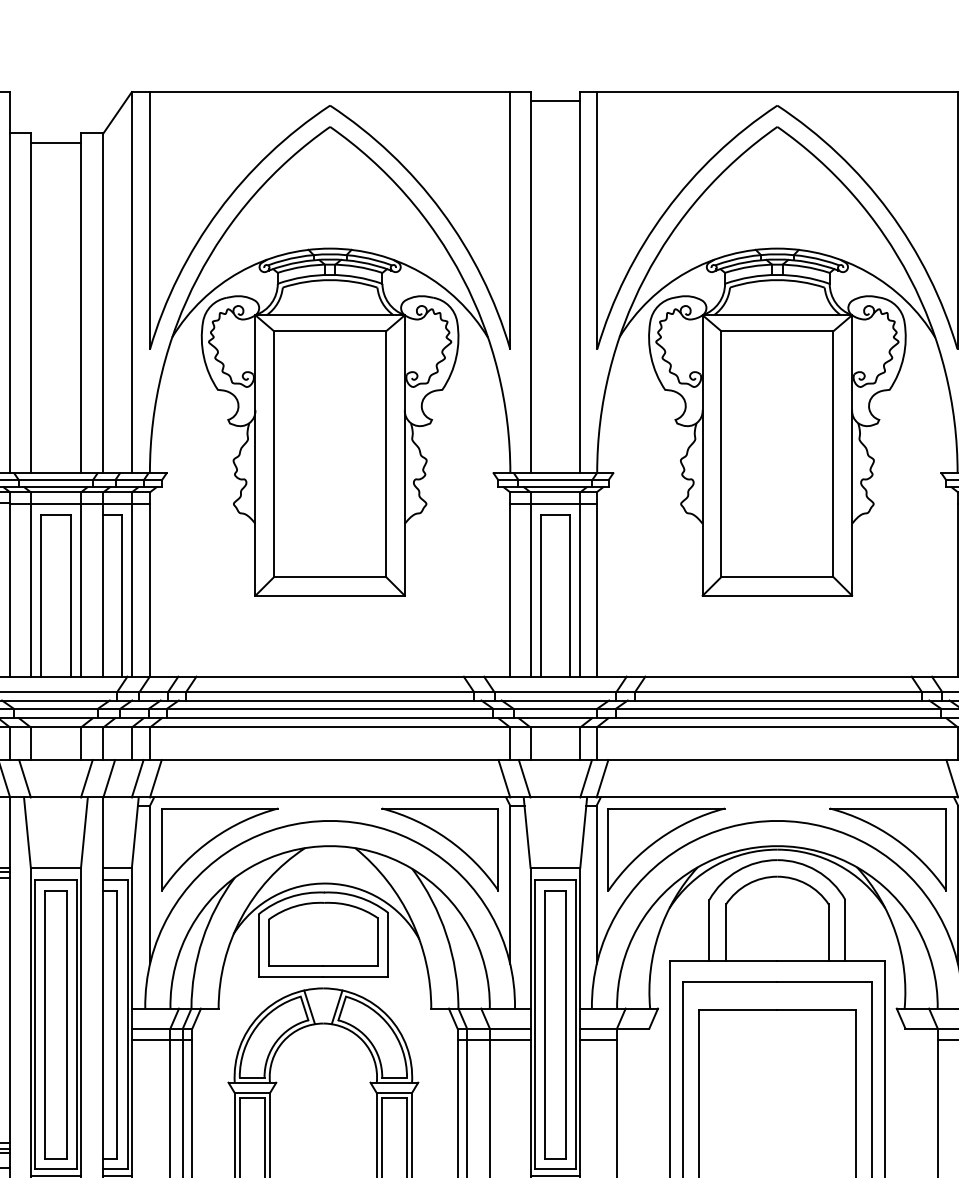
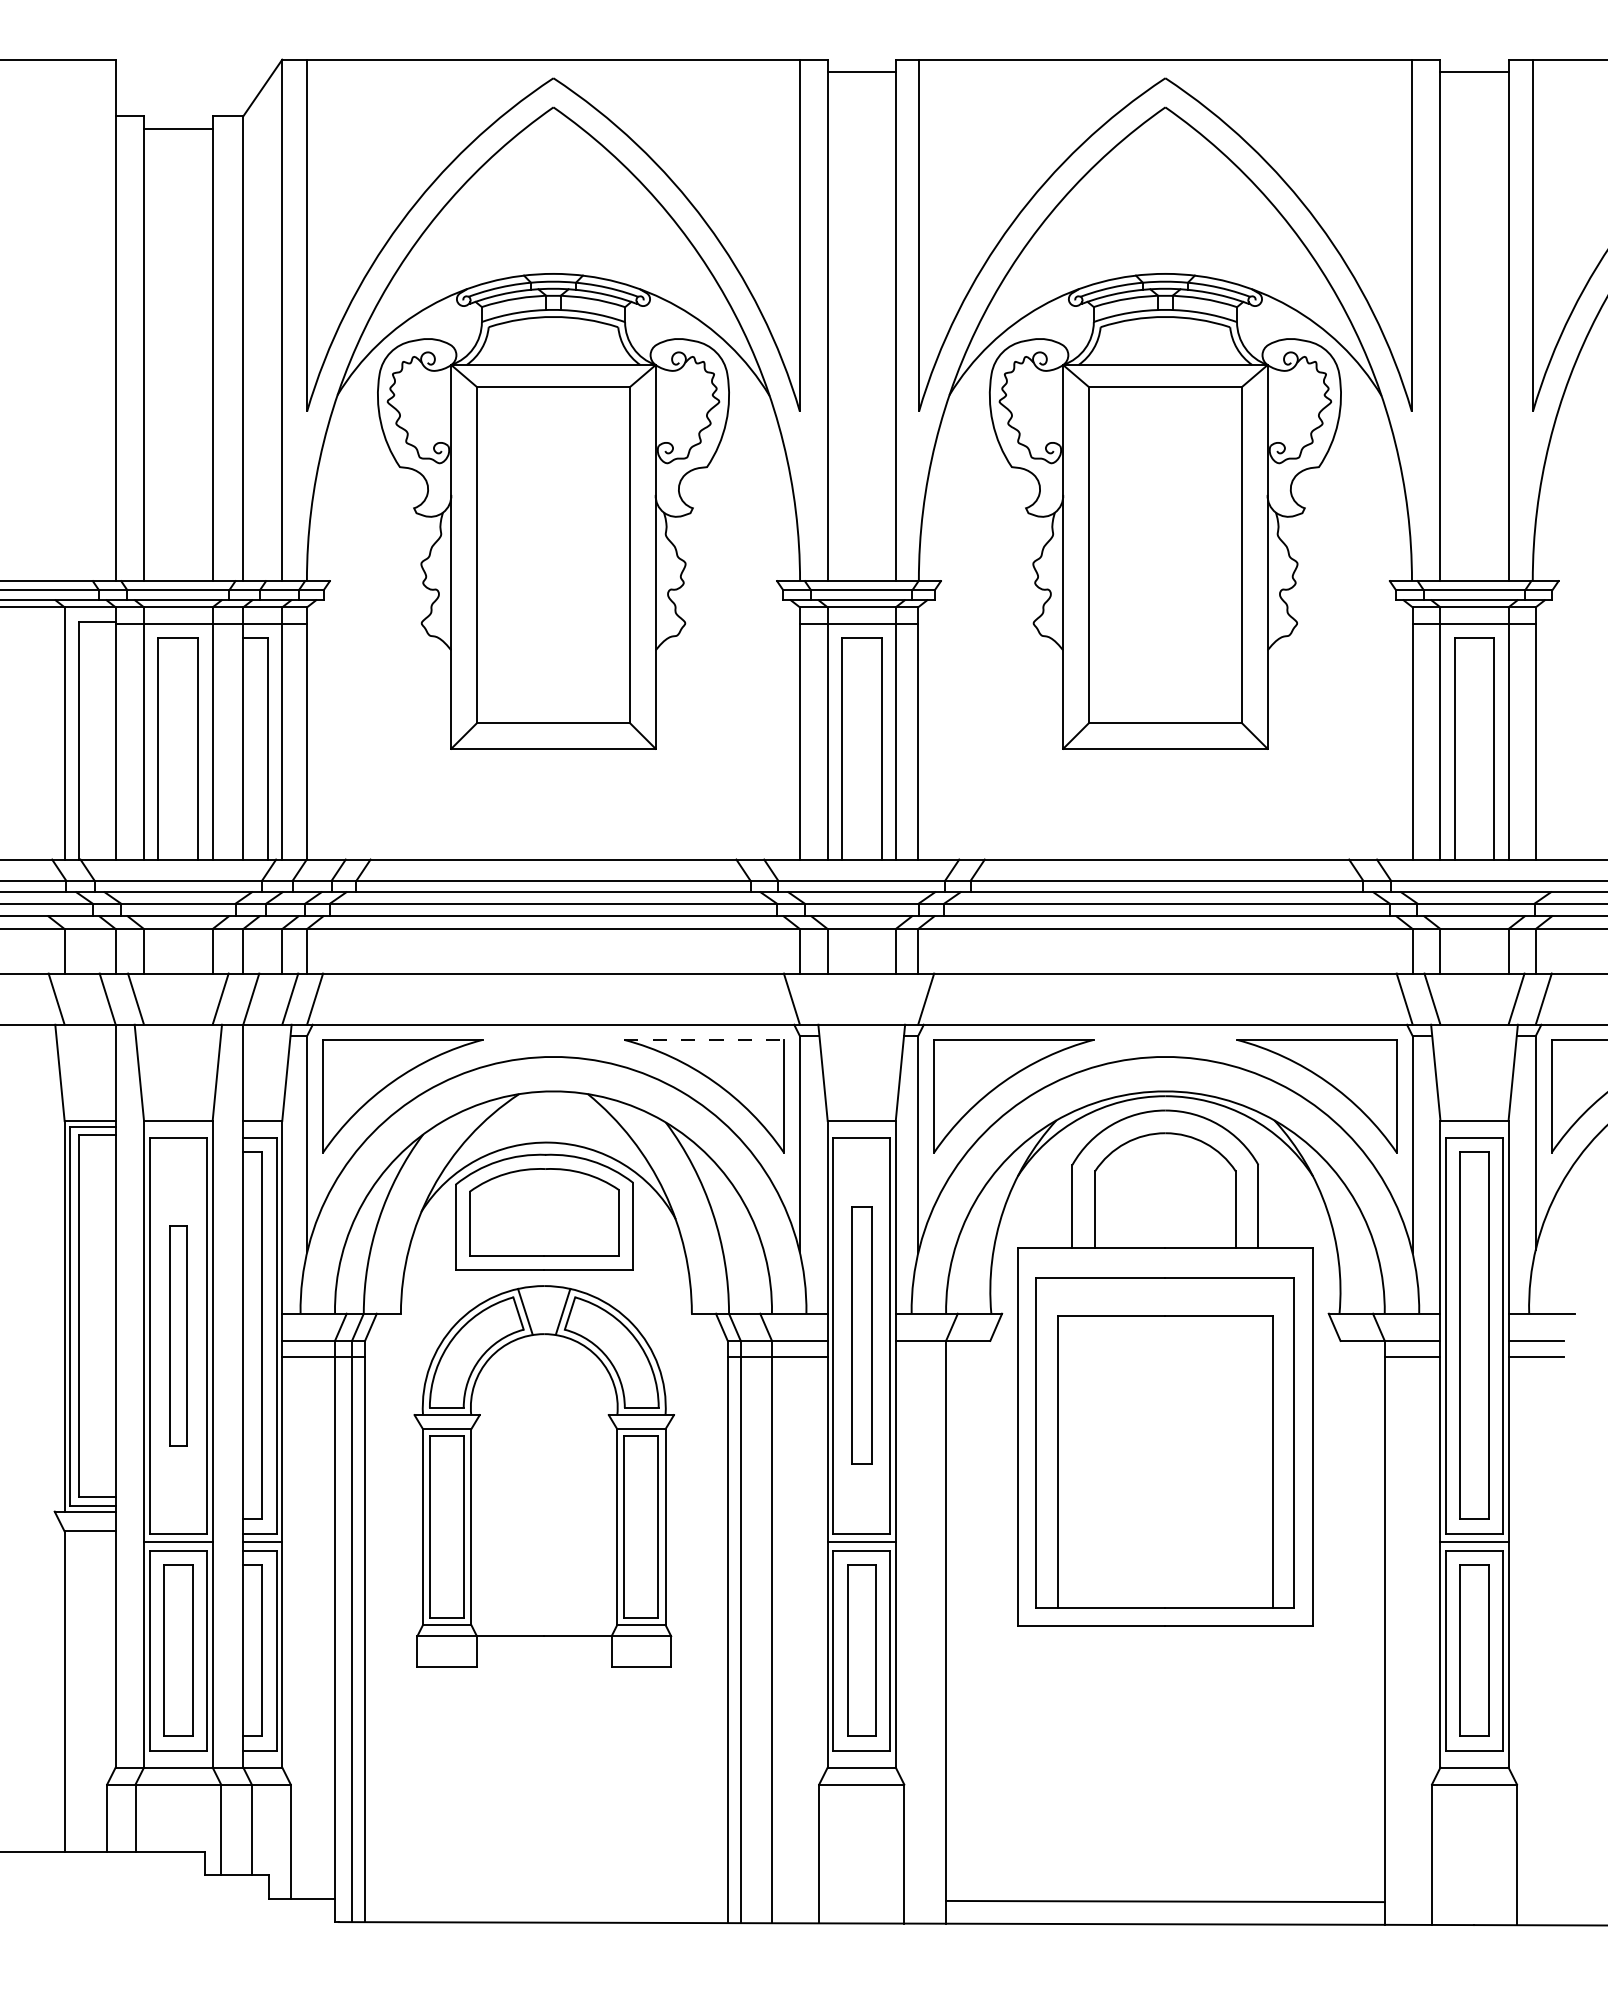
line: (524, 778) -> (819, 998), removed
line: (585, 778) -> (903, 998), removed
line: (440, 808) -> (704, 1039), solid -> dashed
part: (56, 1024) -> (178, 1335), size x0.6
part: (555, 1024) -> (861, 1335), size x0.7
line: (598, 1039) -> (920, 1356), removed

